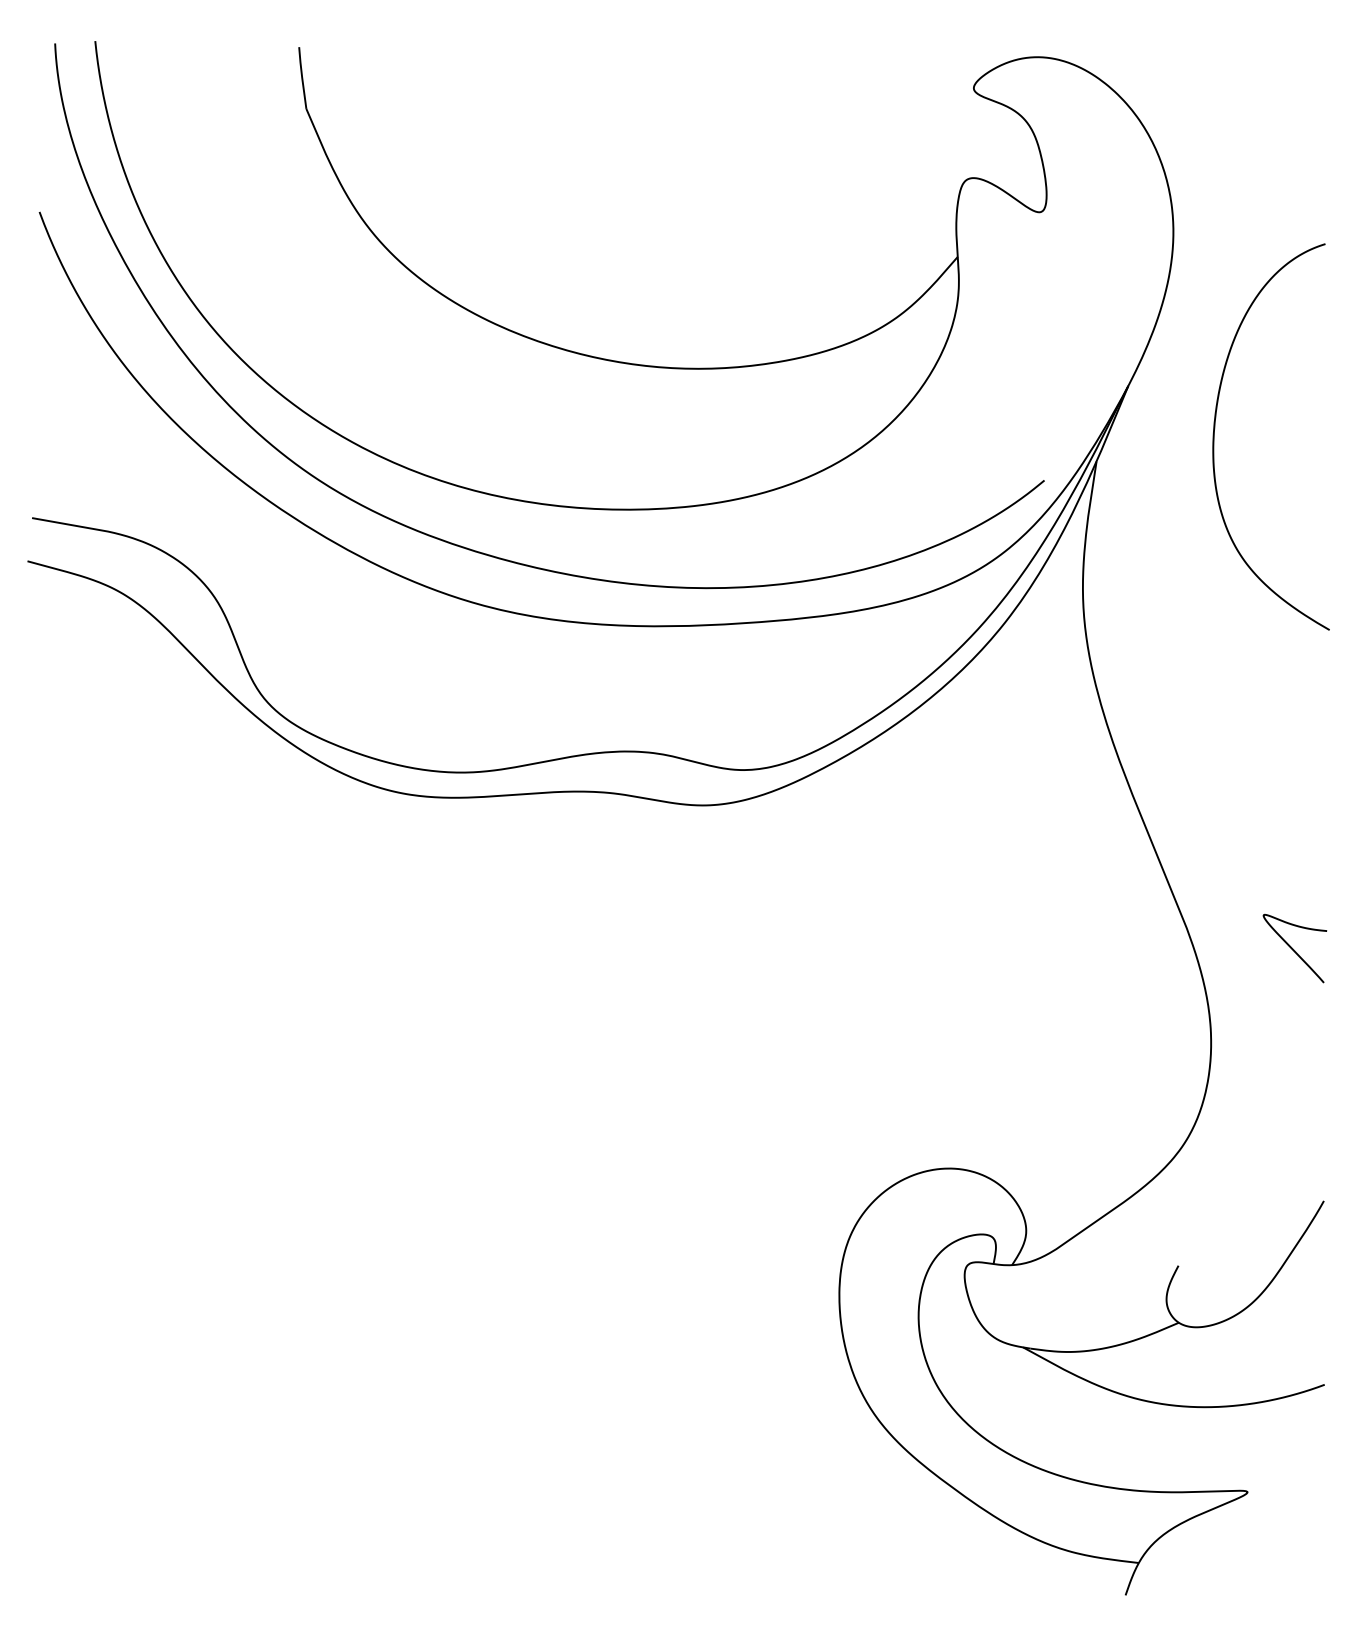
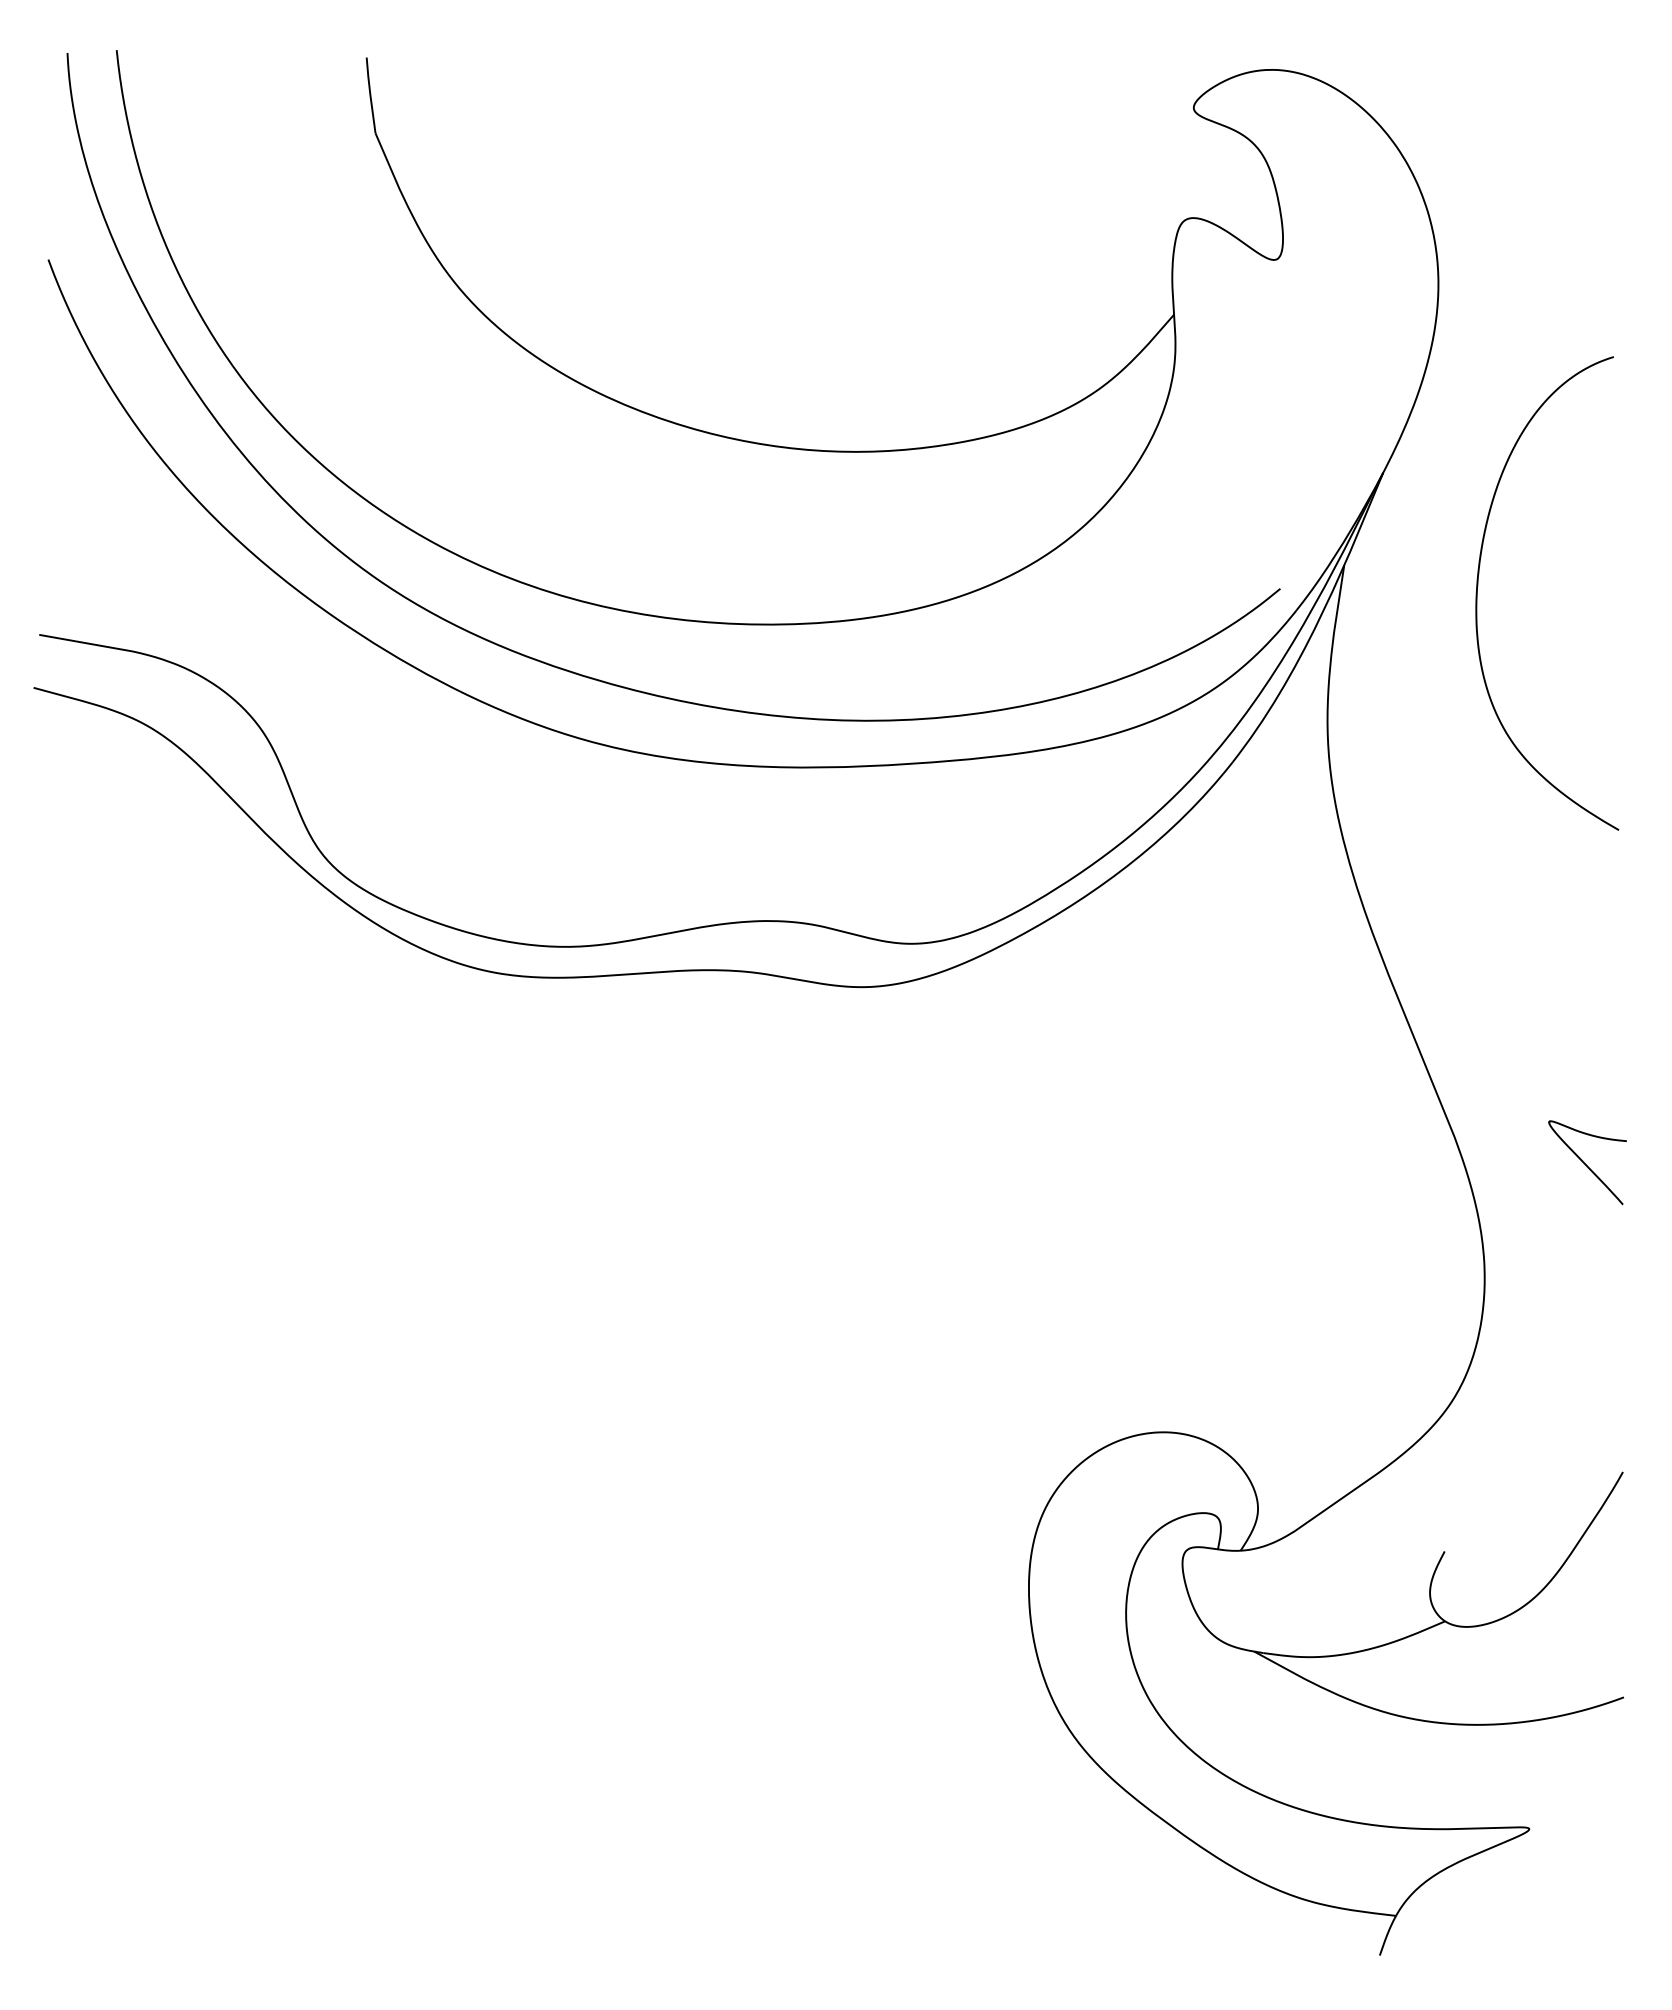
curve: (1215, 431) -> (1478, 586), moved

